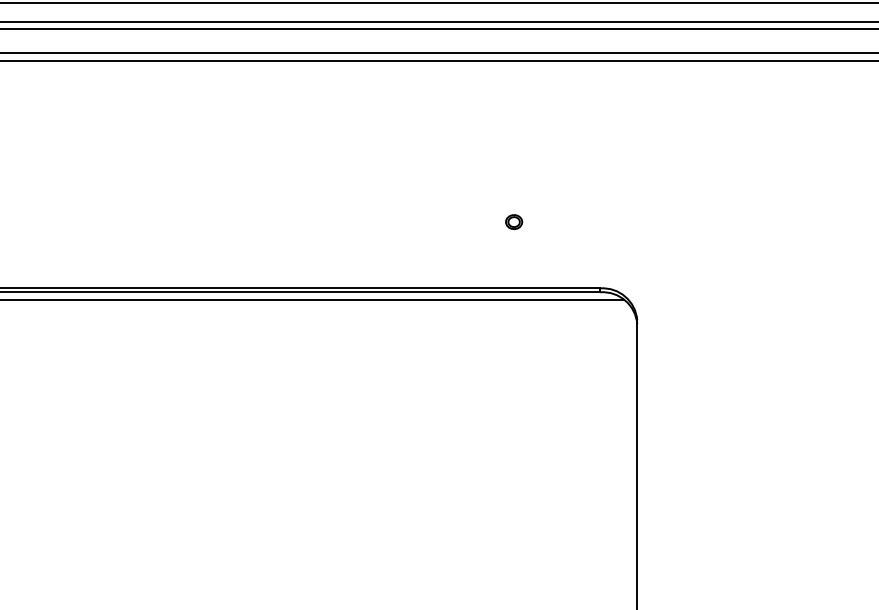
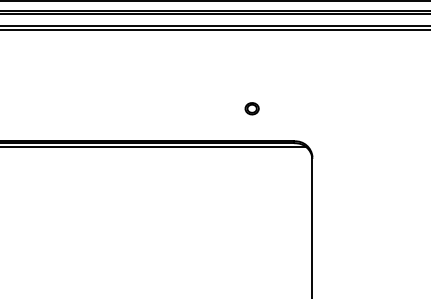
part: (512, 221) -> (251, 108), size x1.67

